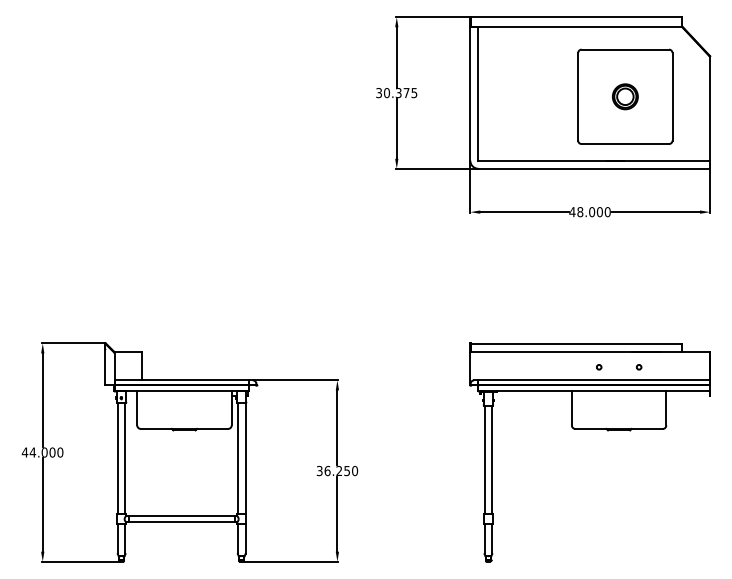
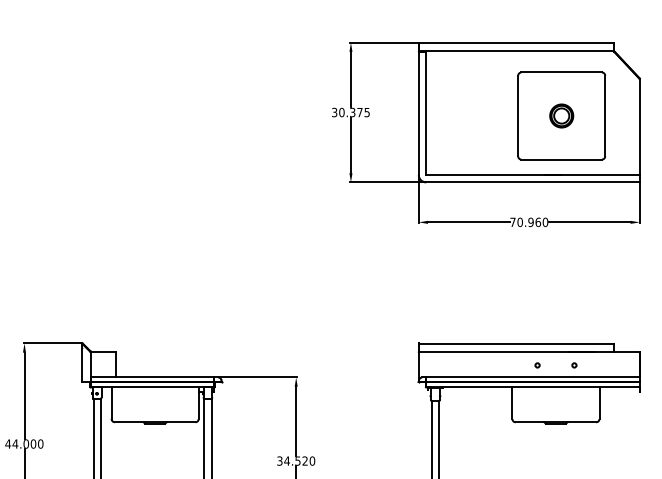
text: (585, 212) -> (524, 222), 48.000 -> 70.960
text: (336, 470) -> (295, 460), 36.250 -> 34.520

